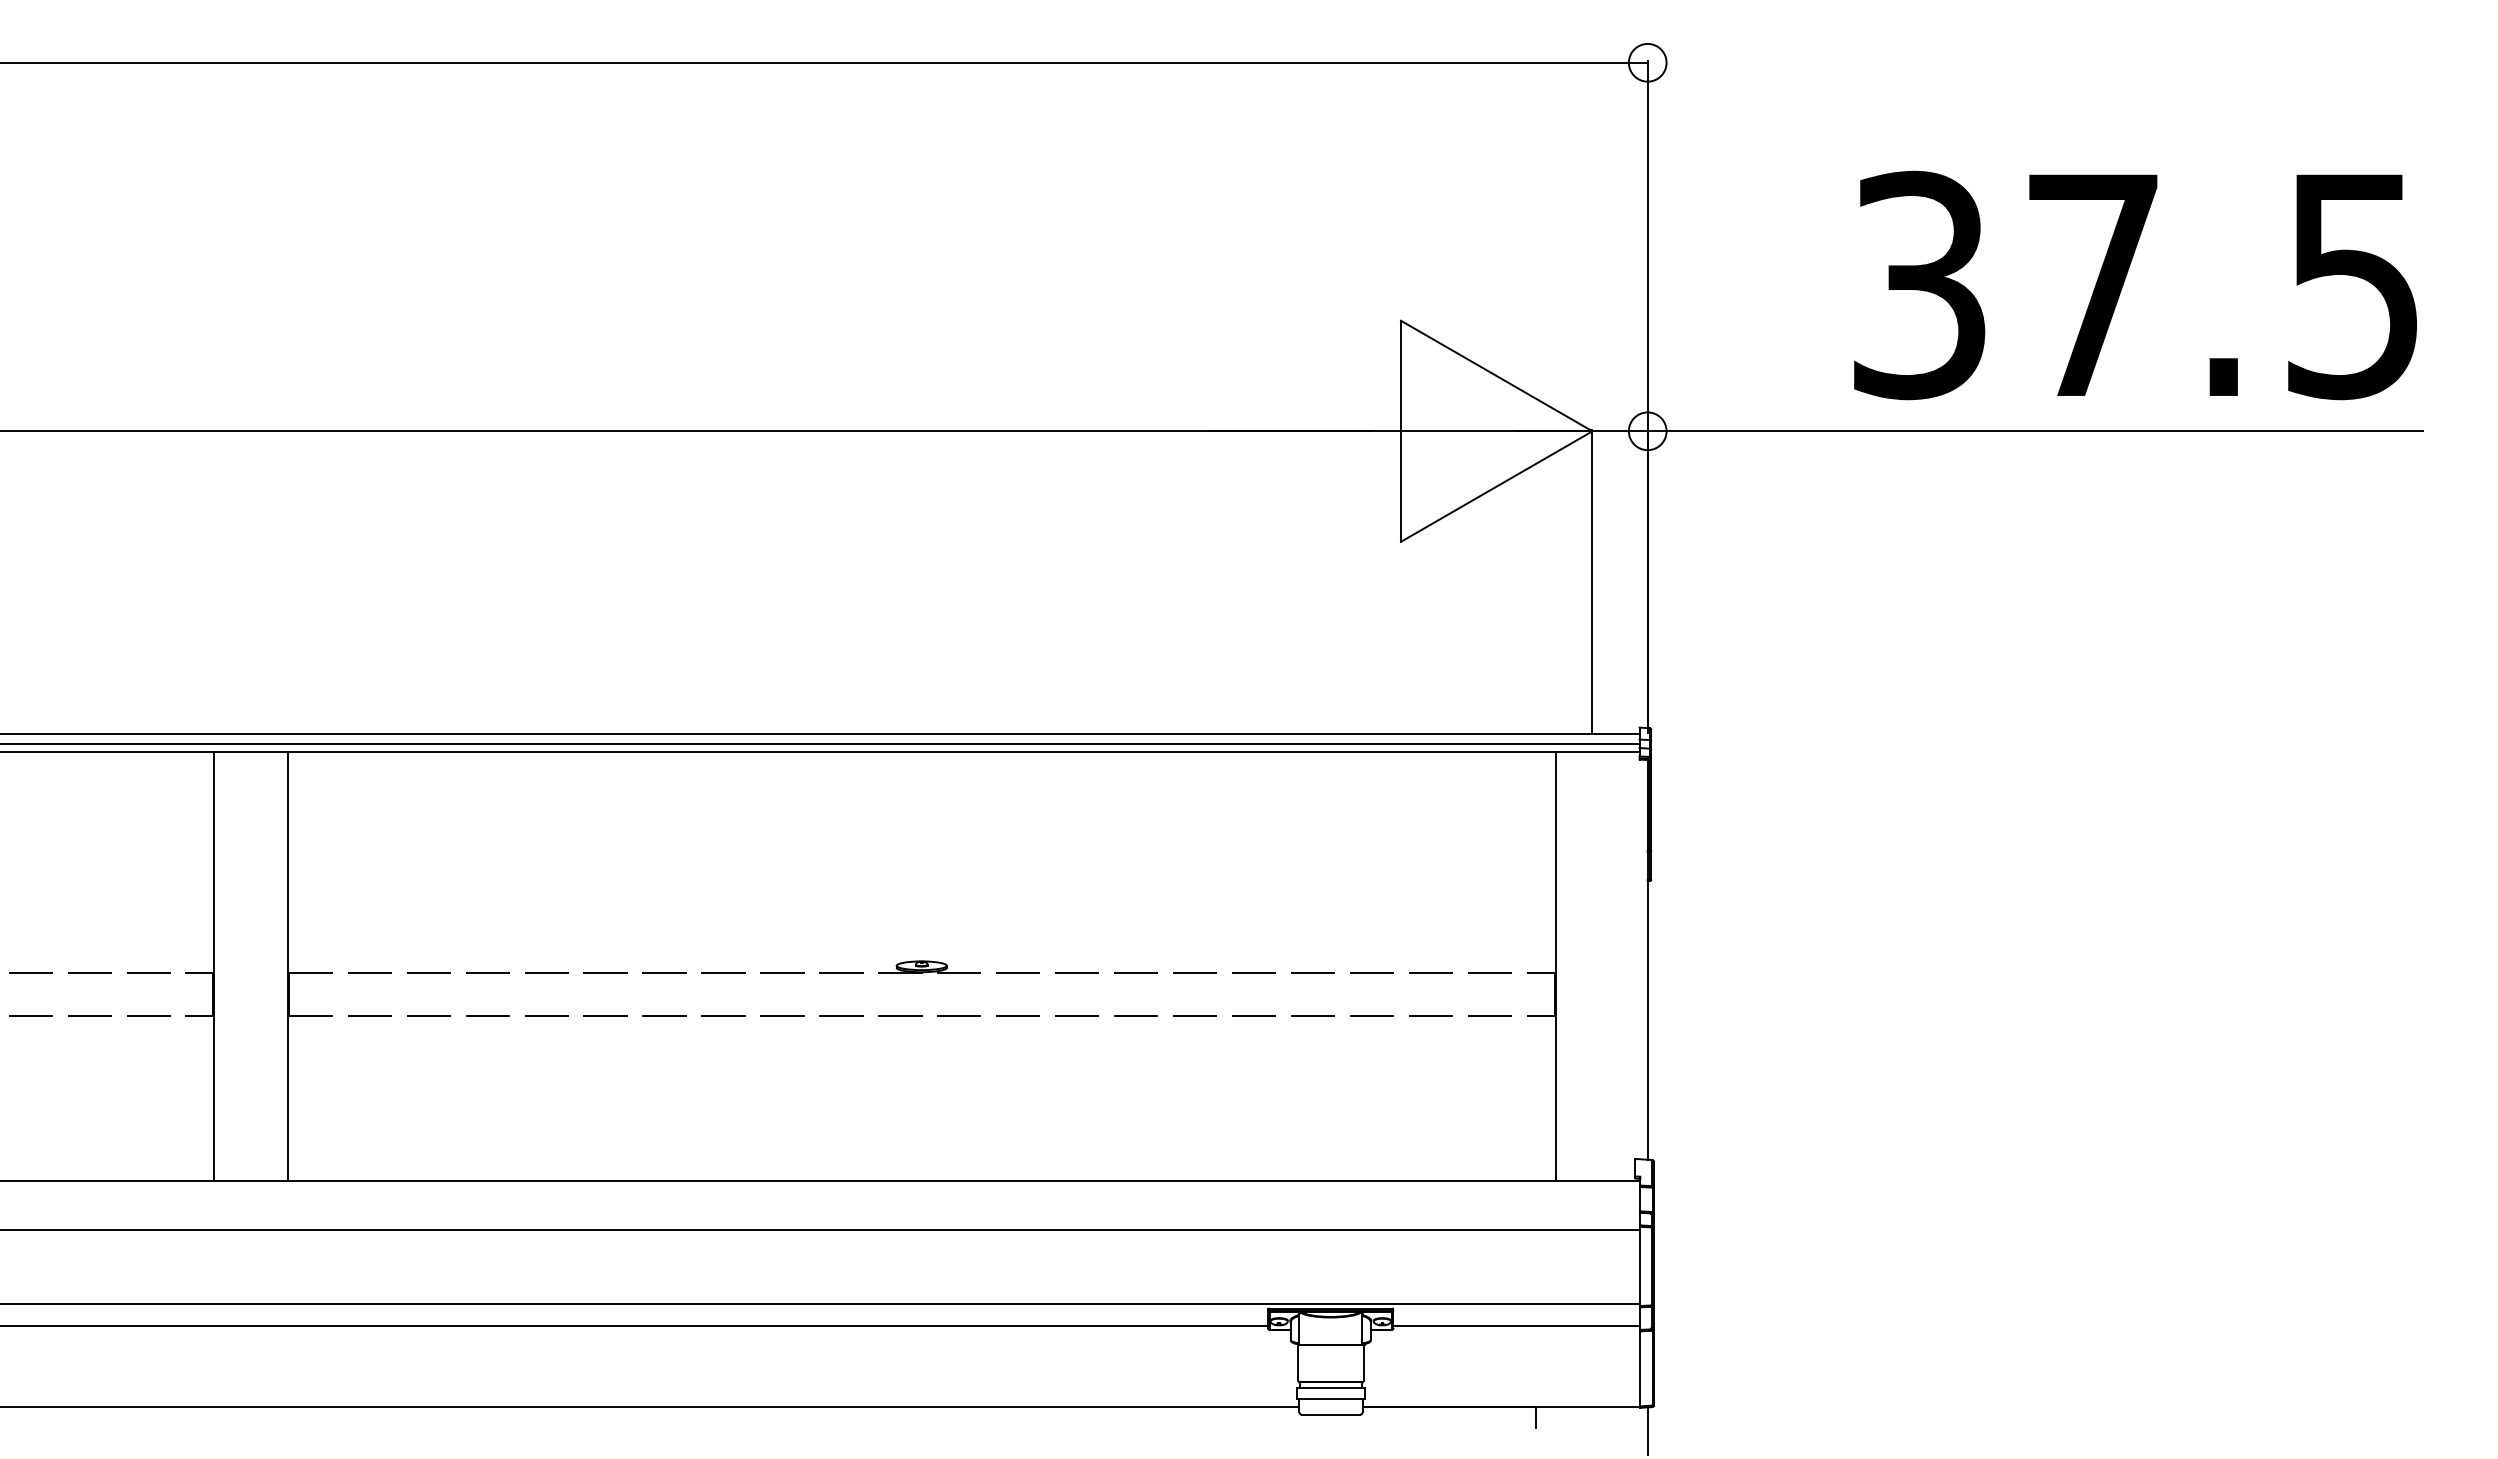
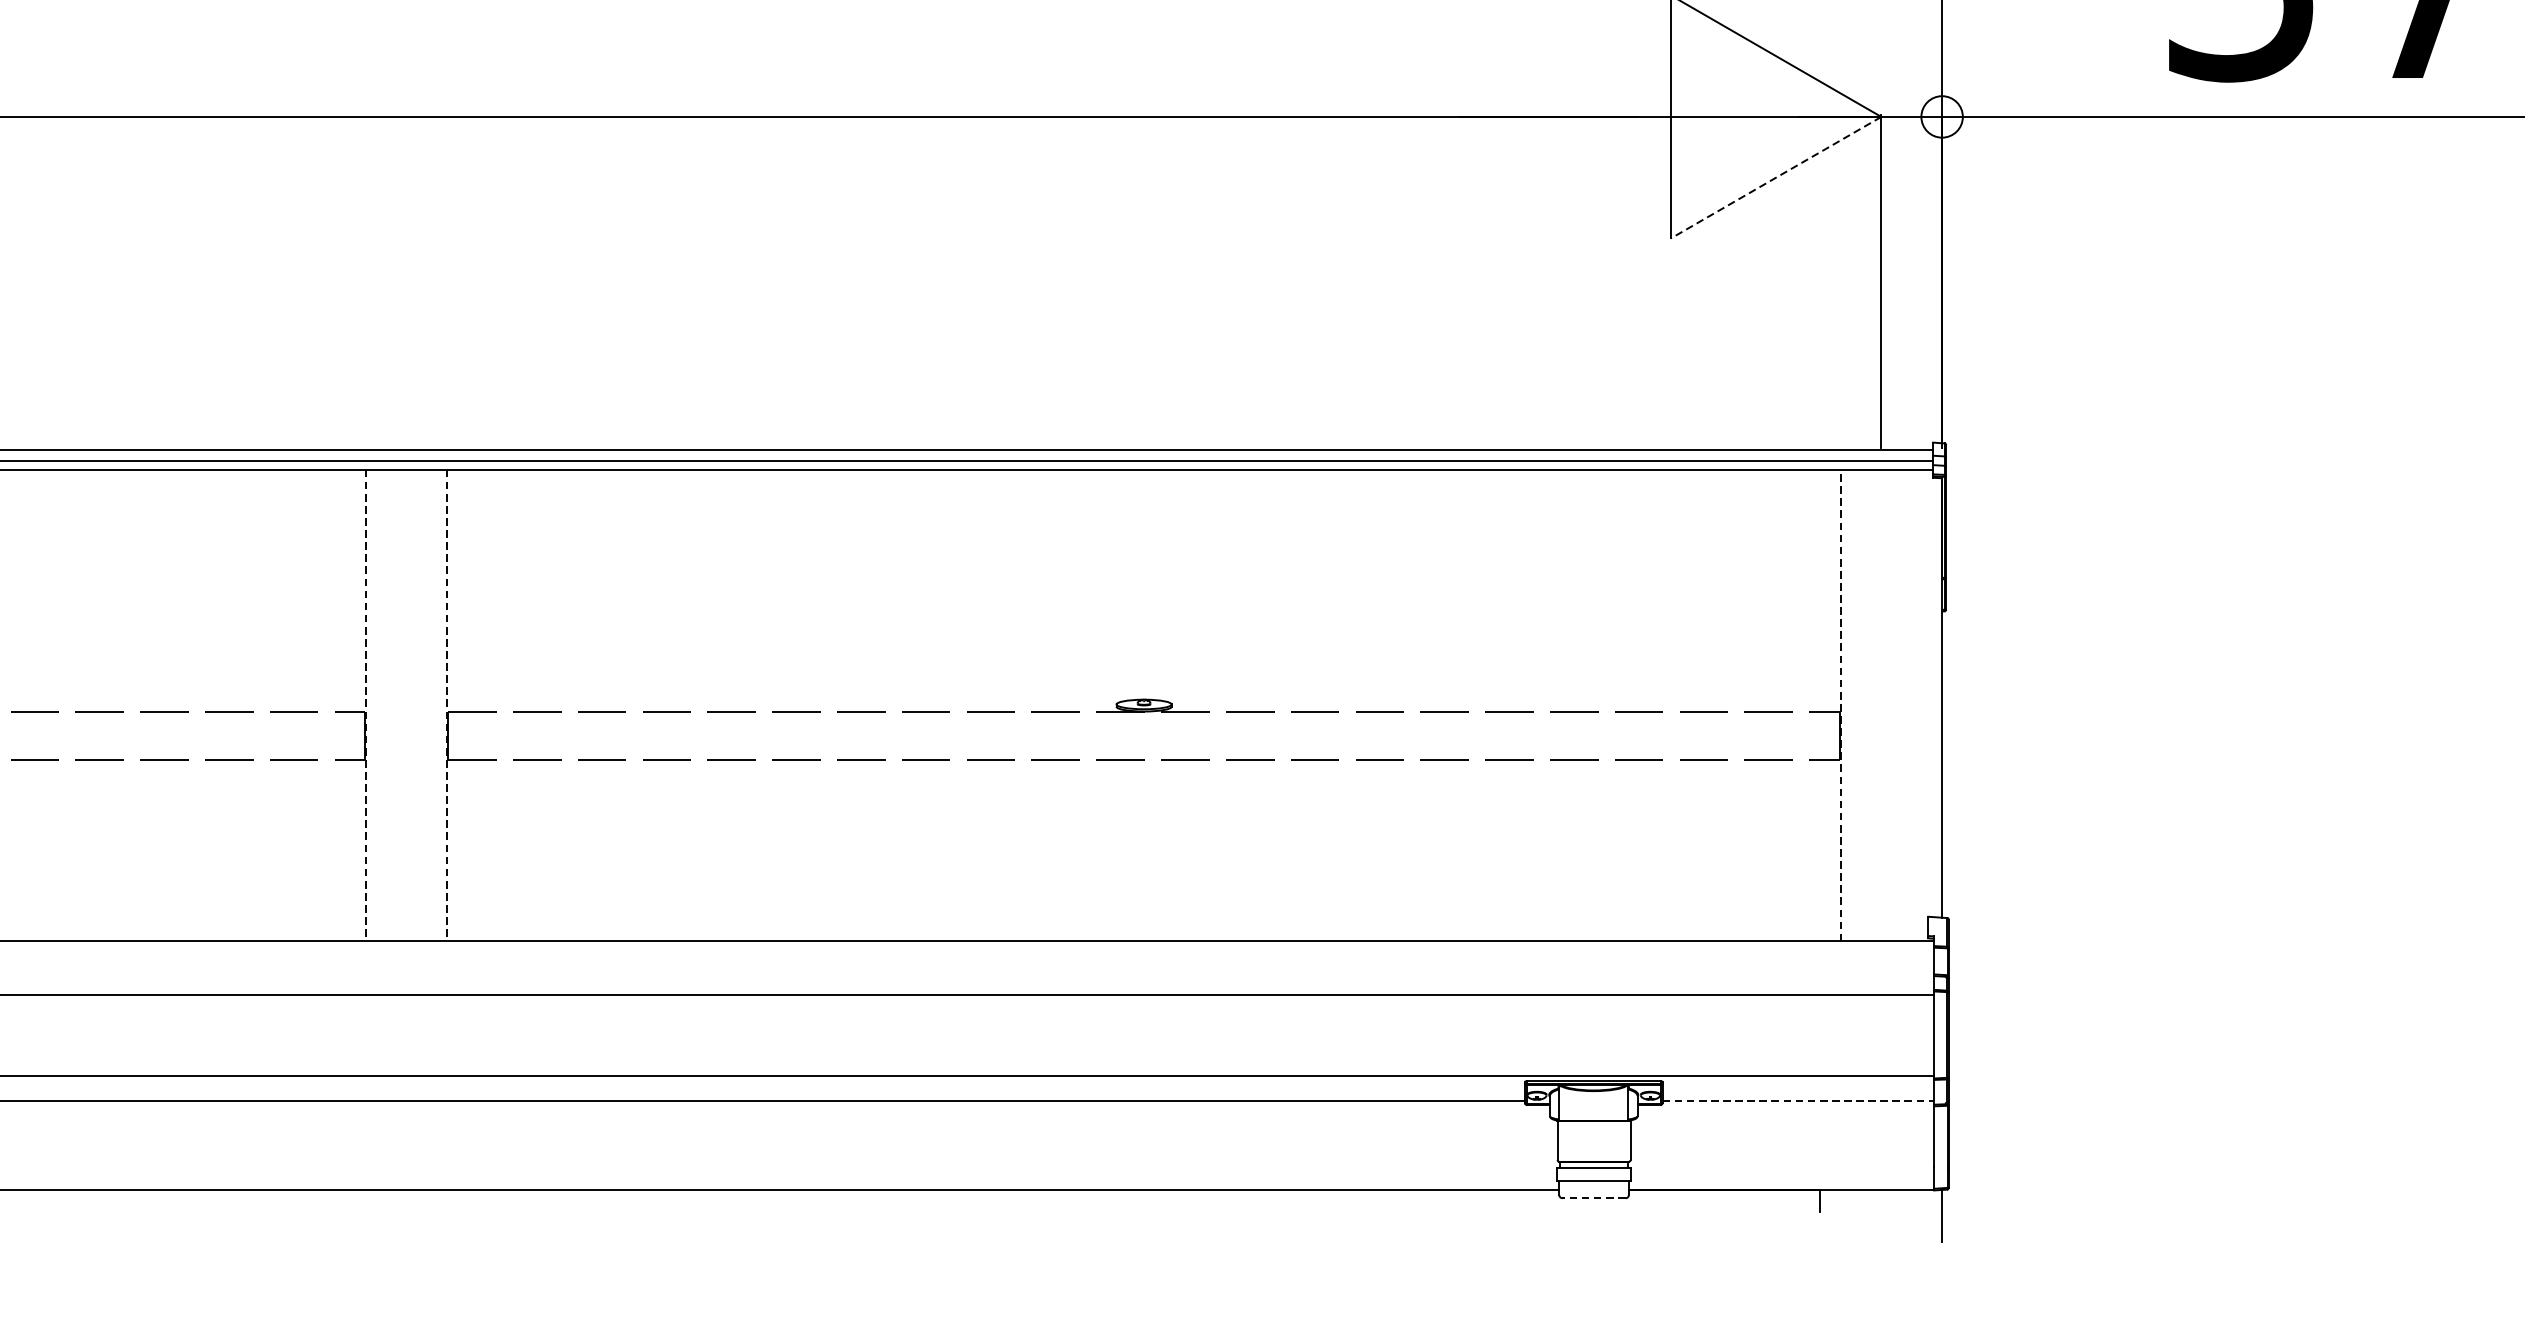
line: (1496, 486) -> (1775, 177), solid -> dashed
line: (214, 966) -> (366, 705), solid -> dashed
line: (287, 966) -> (446, 705), solid -> dashed
line: (1555, 966) -> (1840, 705), solid -> dashed
line: (1517, 1326) -> (1798, 1101), solid -> dashed
line: (1331, 1414) -> (1594, 1197), solid -> dashed

